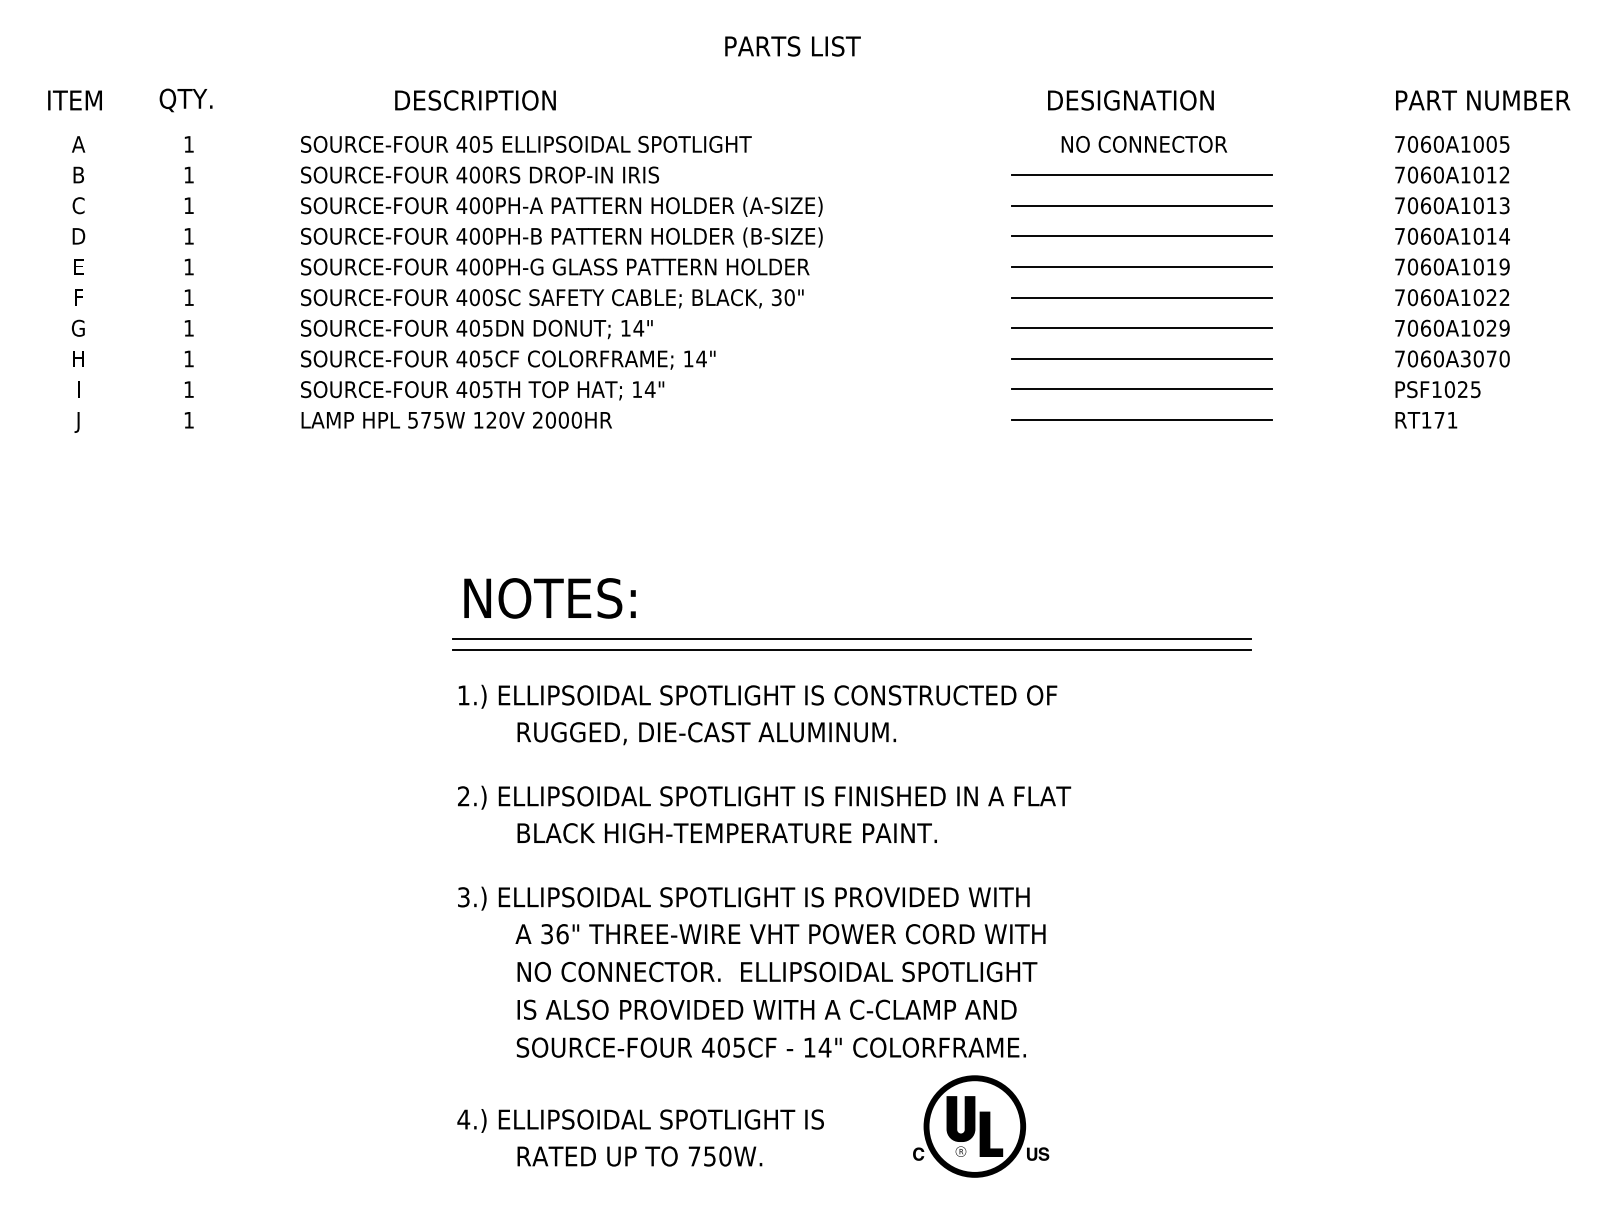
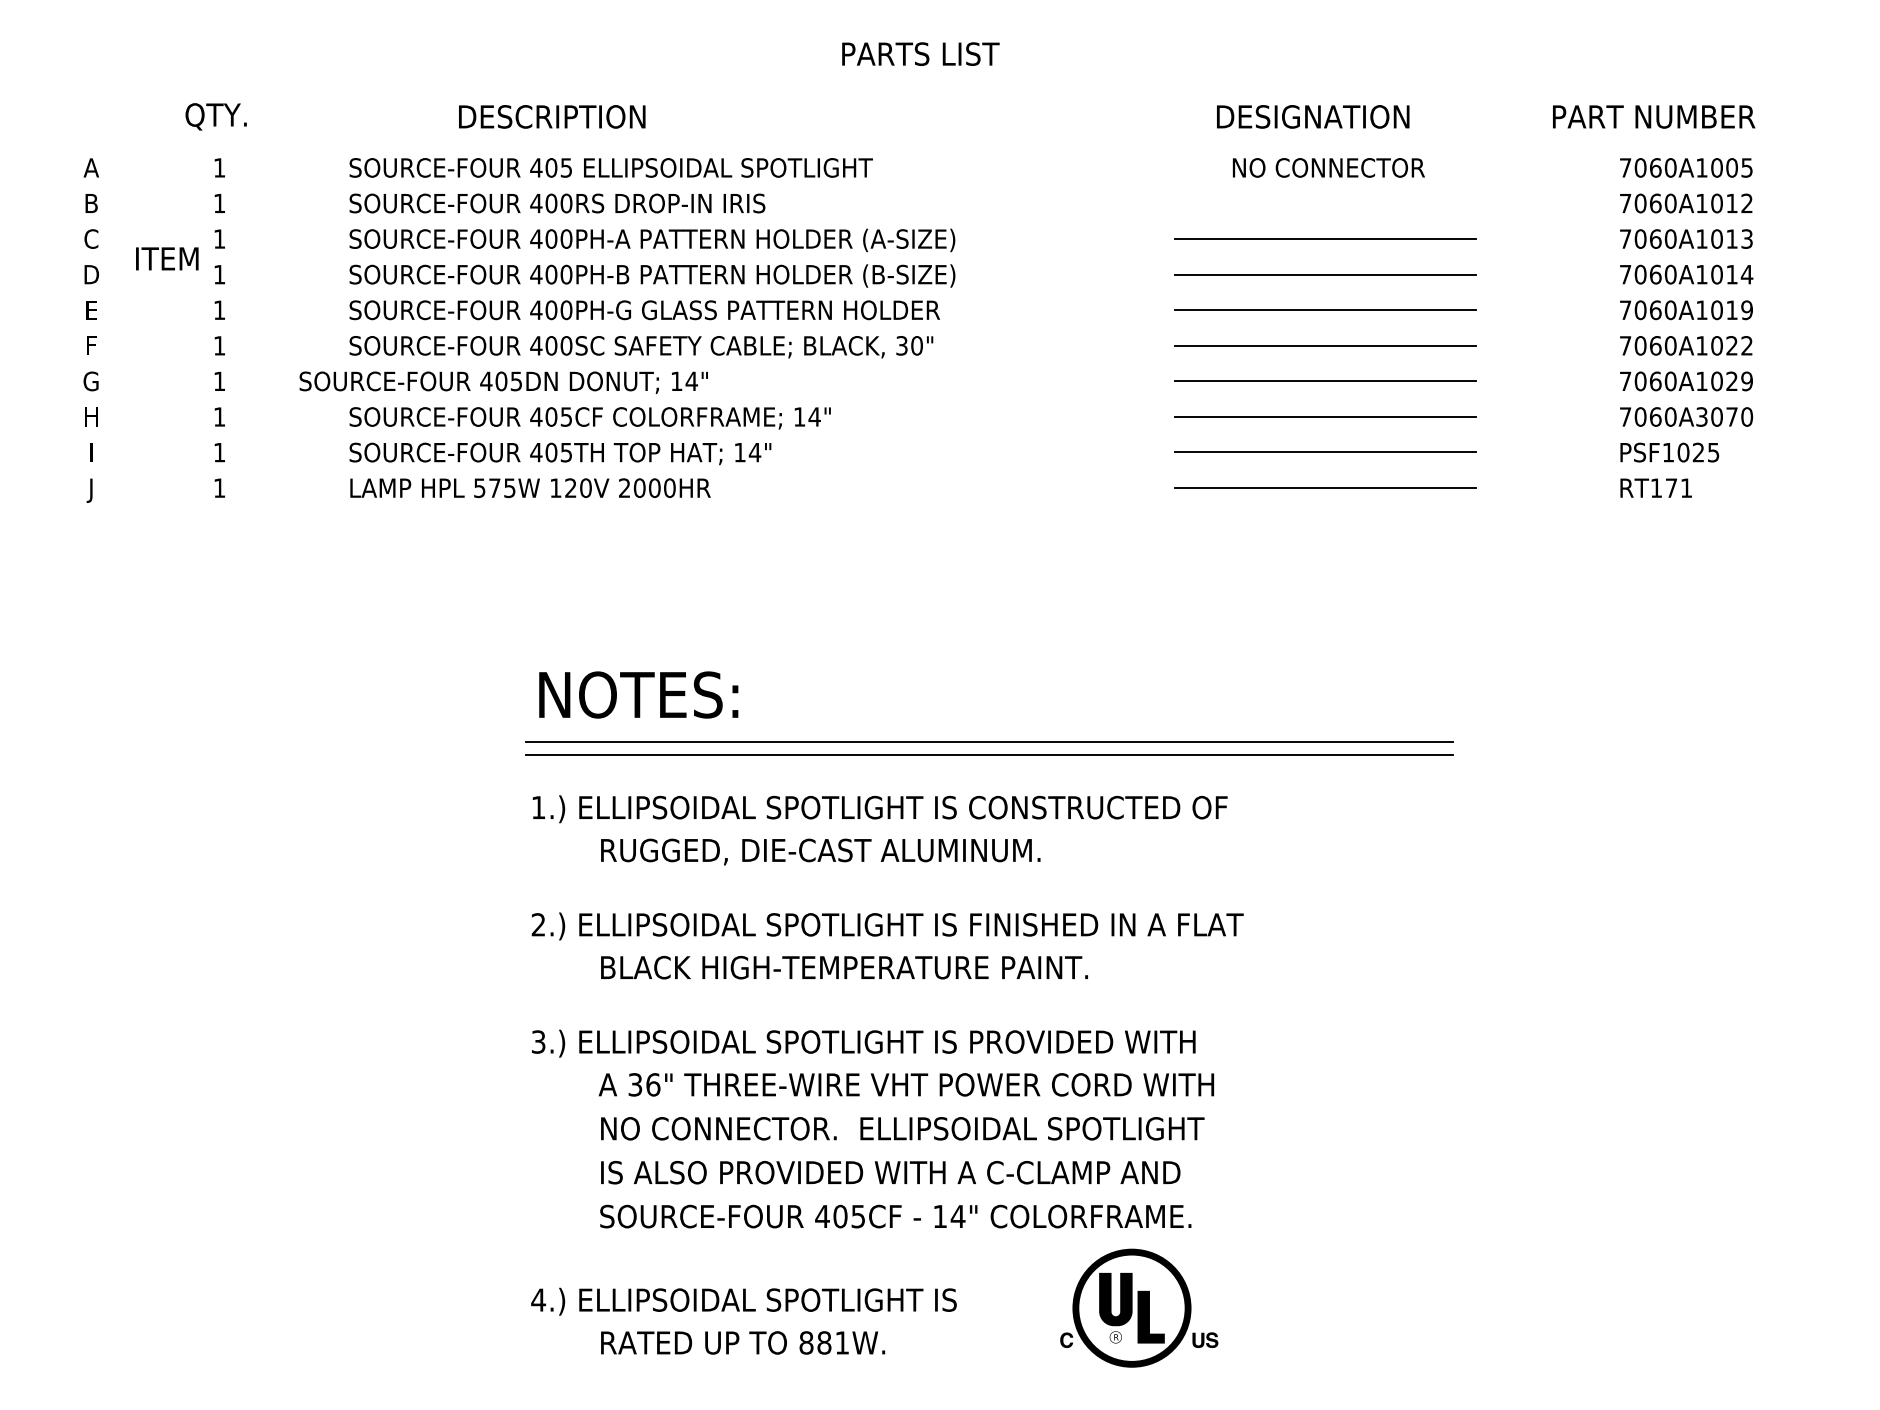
text: (75, 100) -> (167, 258), moved
text: (1483, 100) -> (1654, 116), moved
line: (1141, 175) -> (1325, 203), removed
text: (476, 329) -> (503, 382), moved
text: (710, 1156) -> (824, 1342), 750W. -> 881W.

